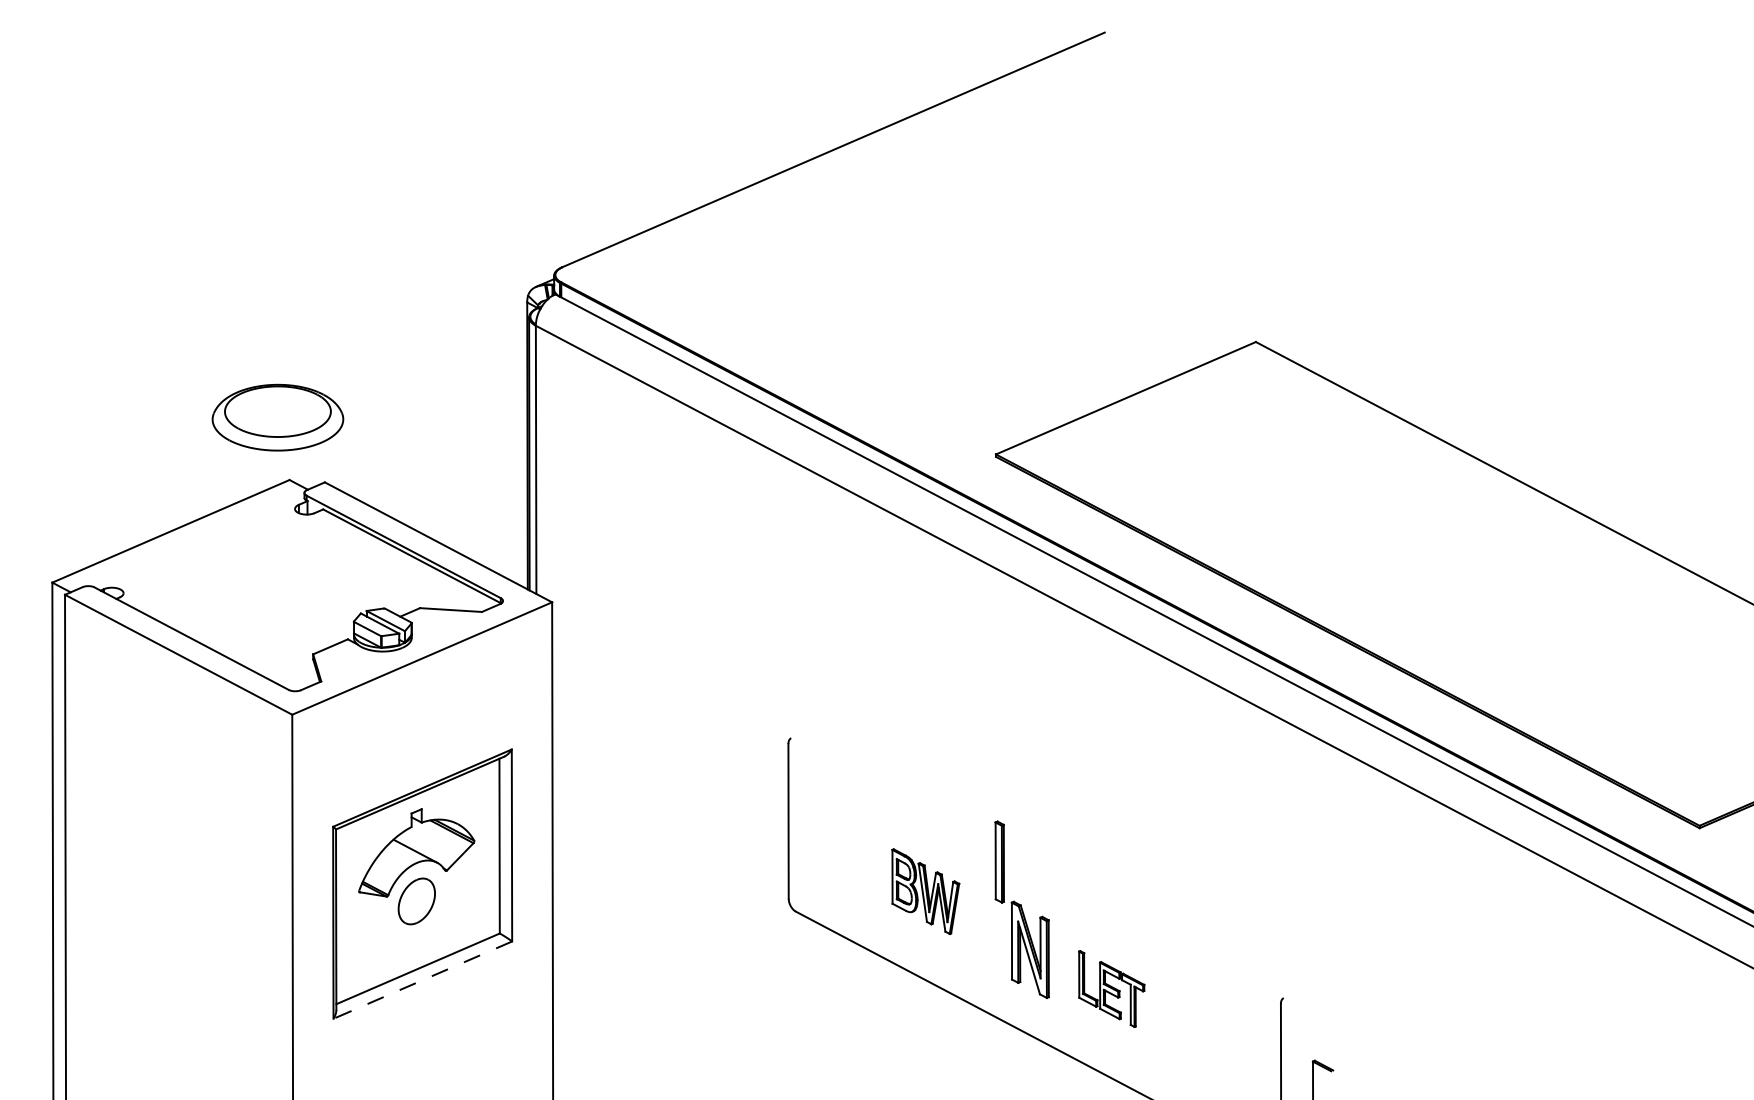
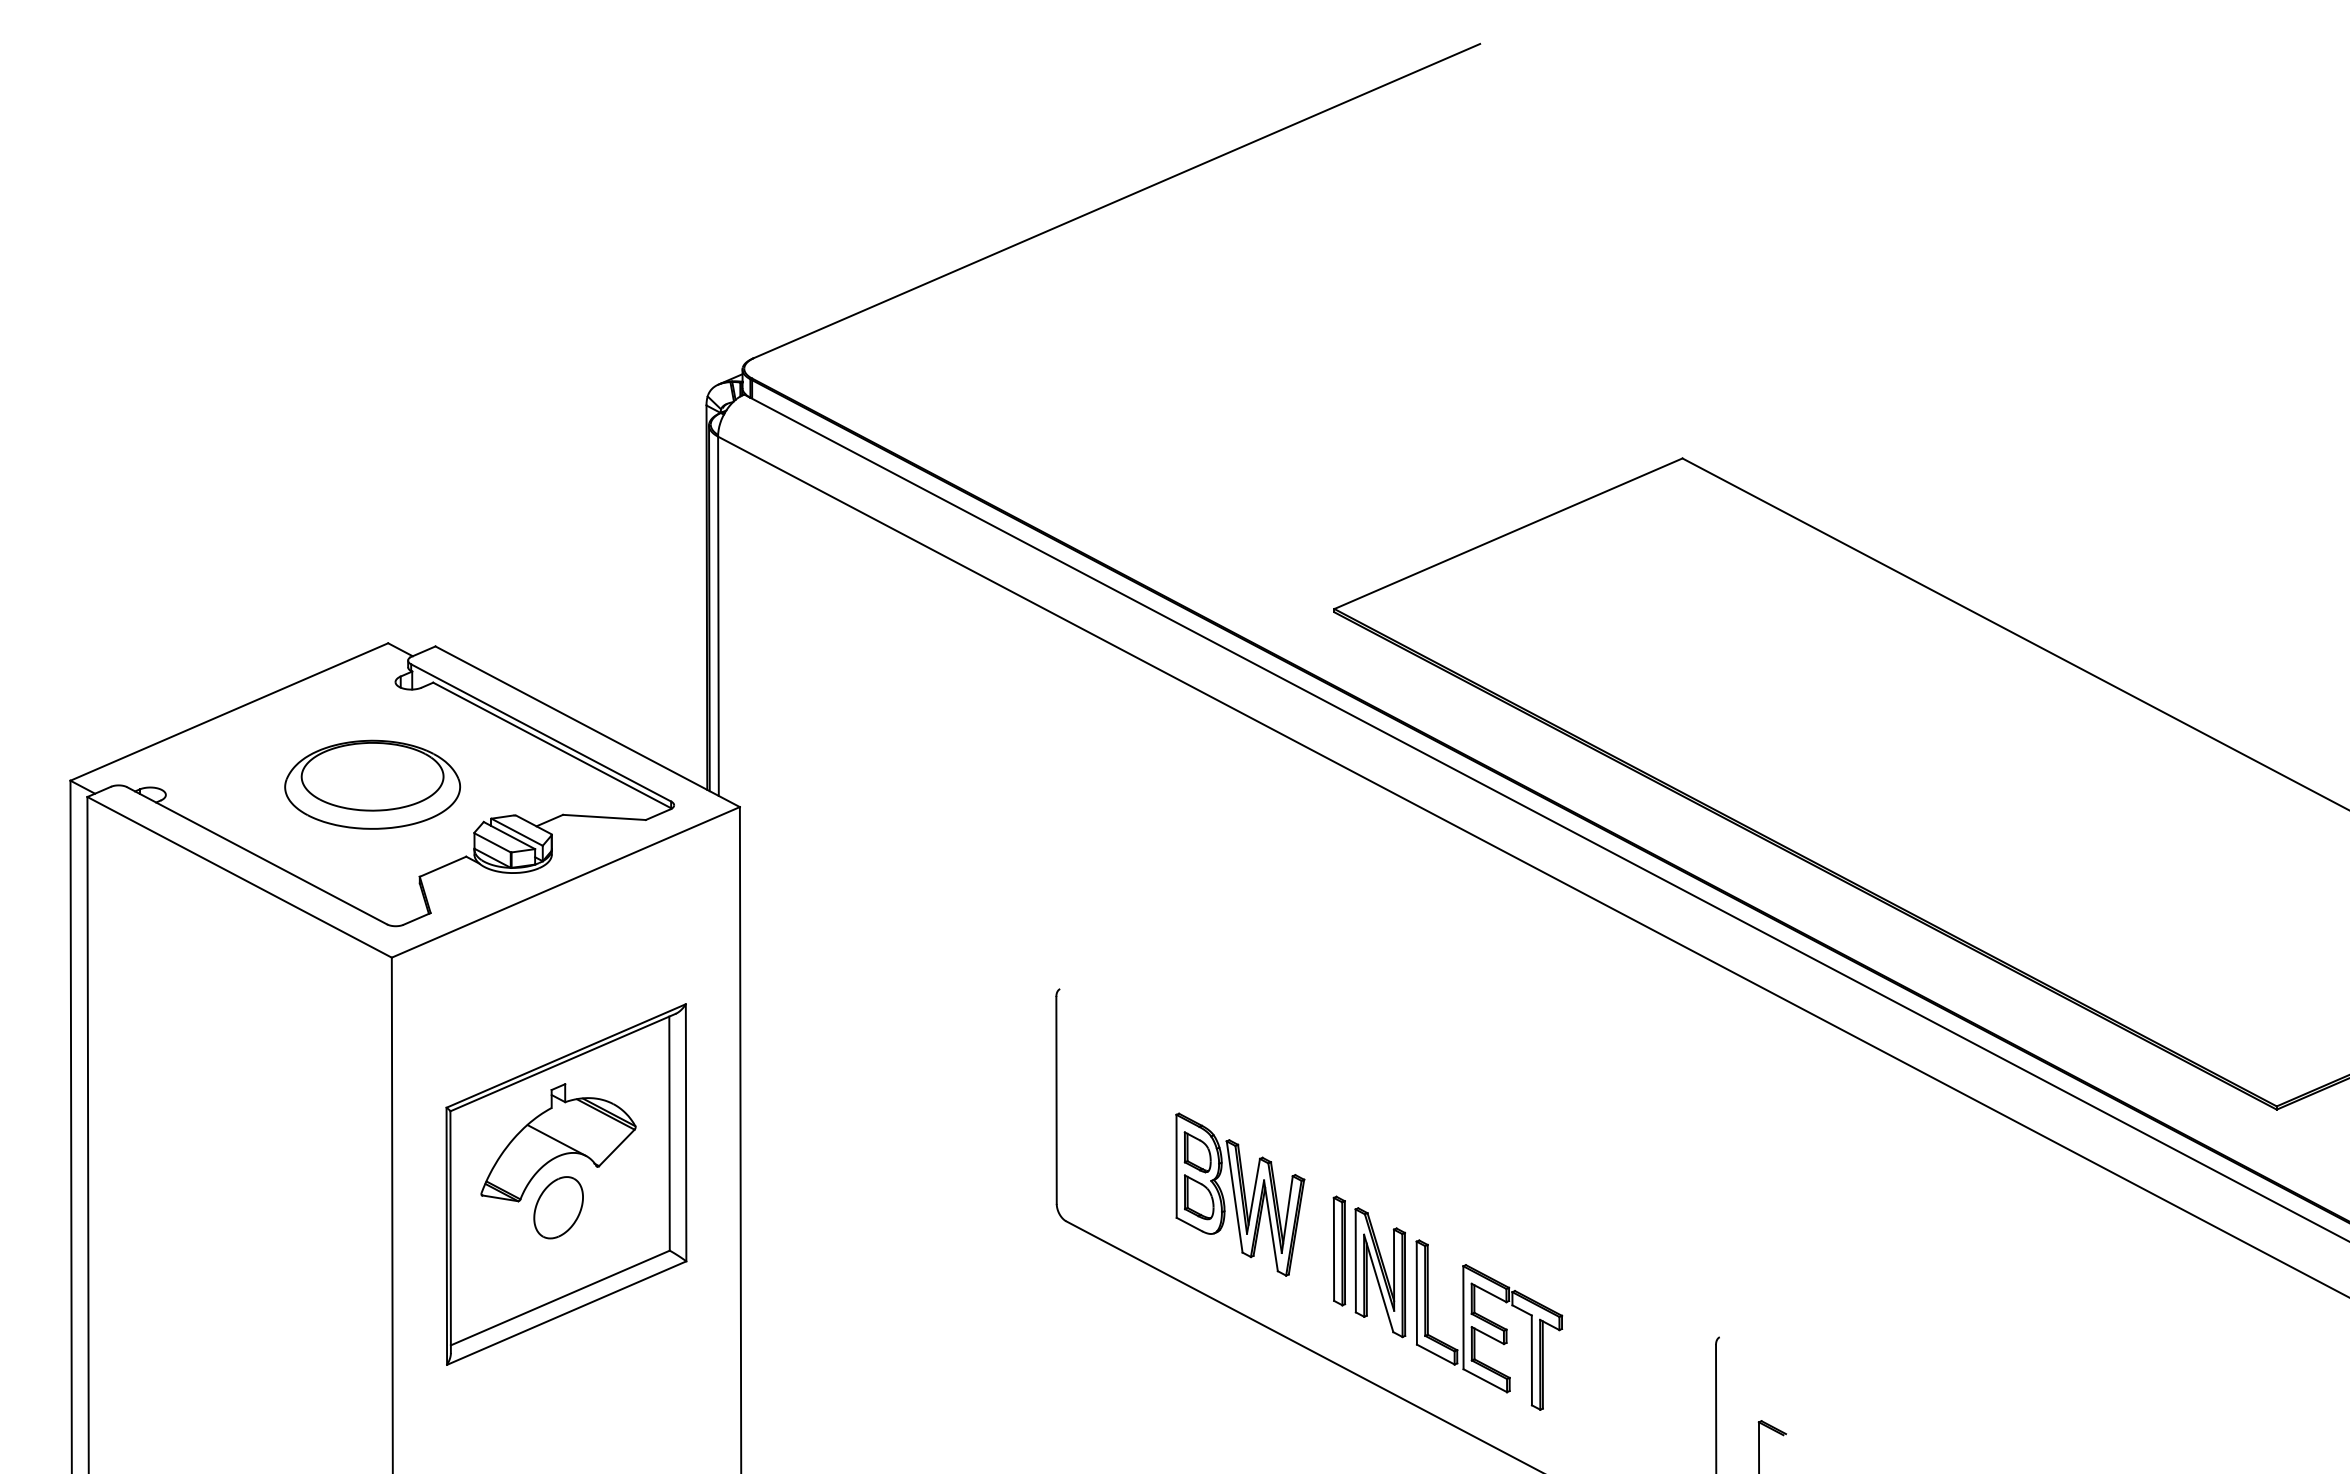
part: (277, 417) -> (372, 784), moved
part: (999, 861) -> (1339, 1250), moved
part: (925, 891) -> (1240, 1194), size x1.43
line: (422, 980) -> (566, 1313), dashed -> solid
part: (1111, 988) -> (1489, 1324), size x1.67

